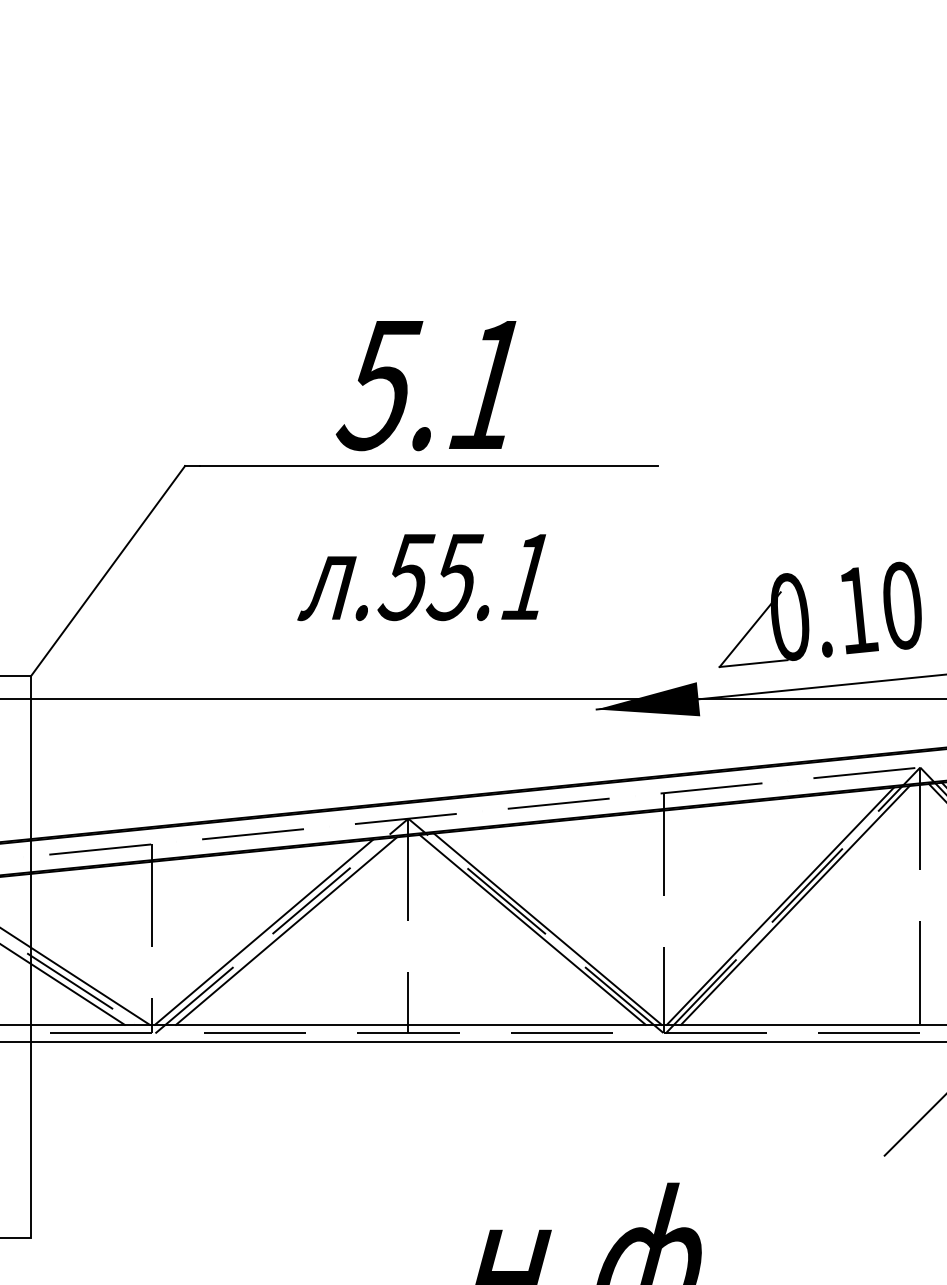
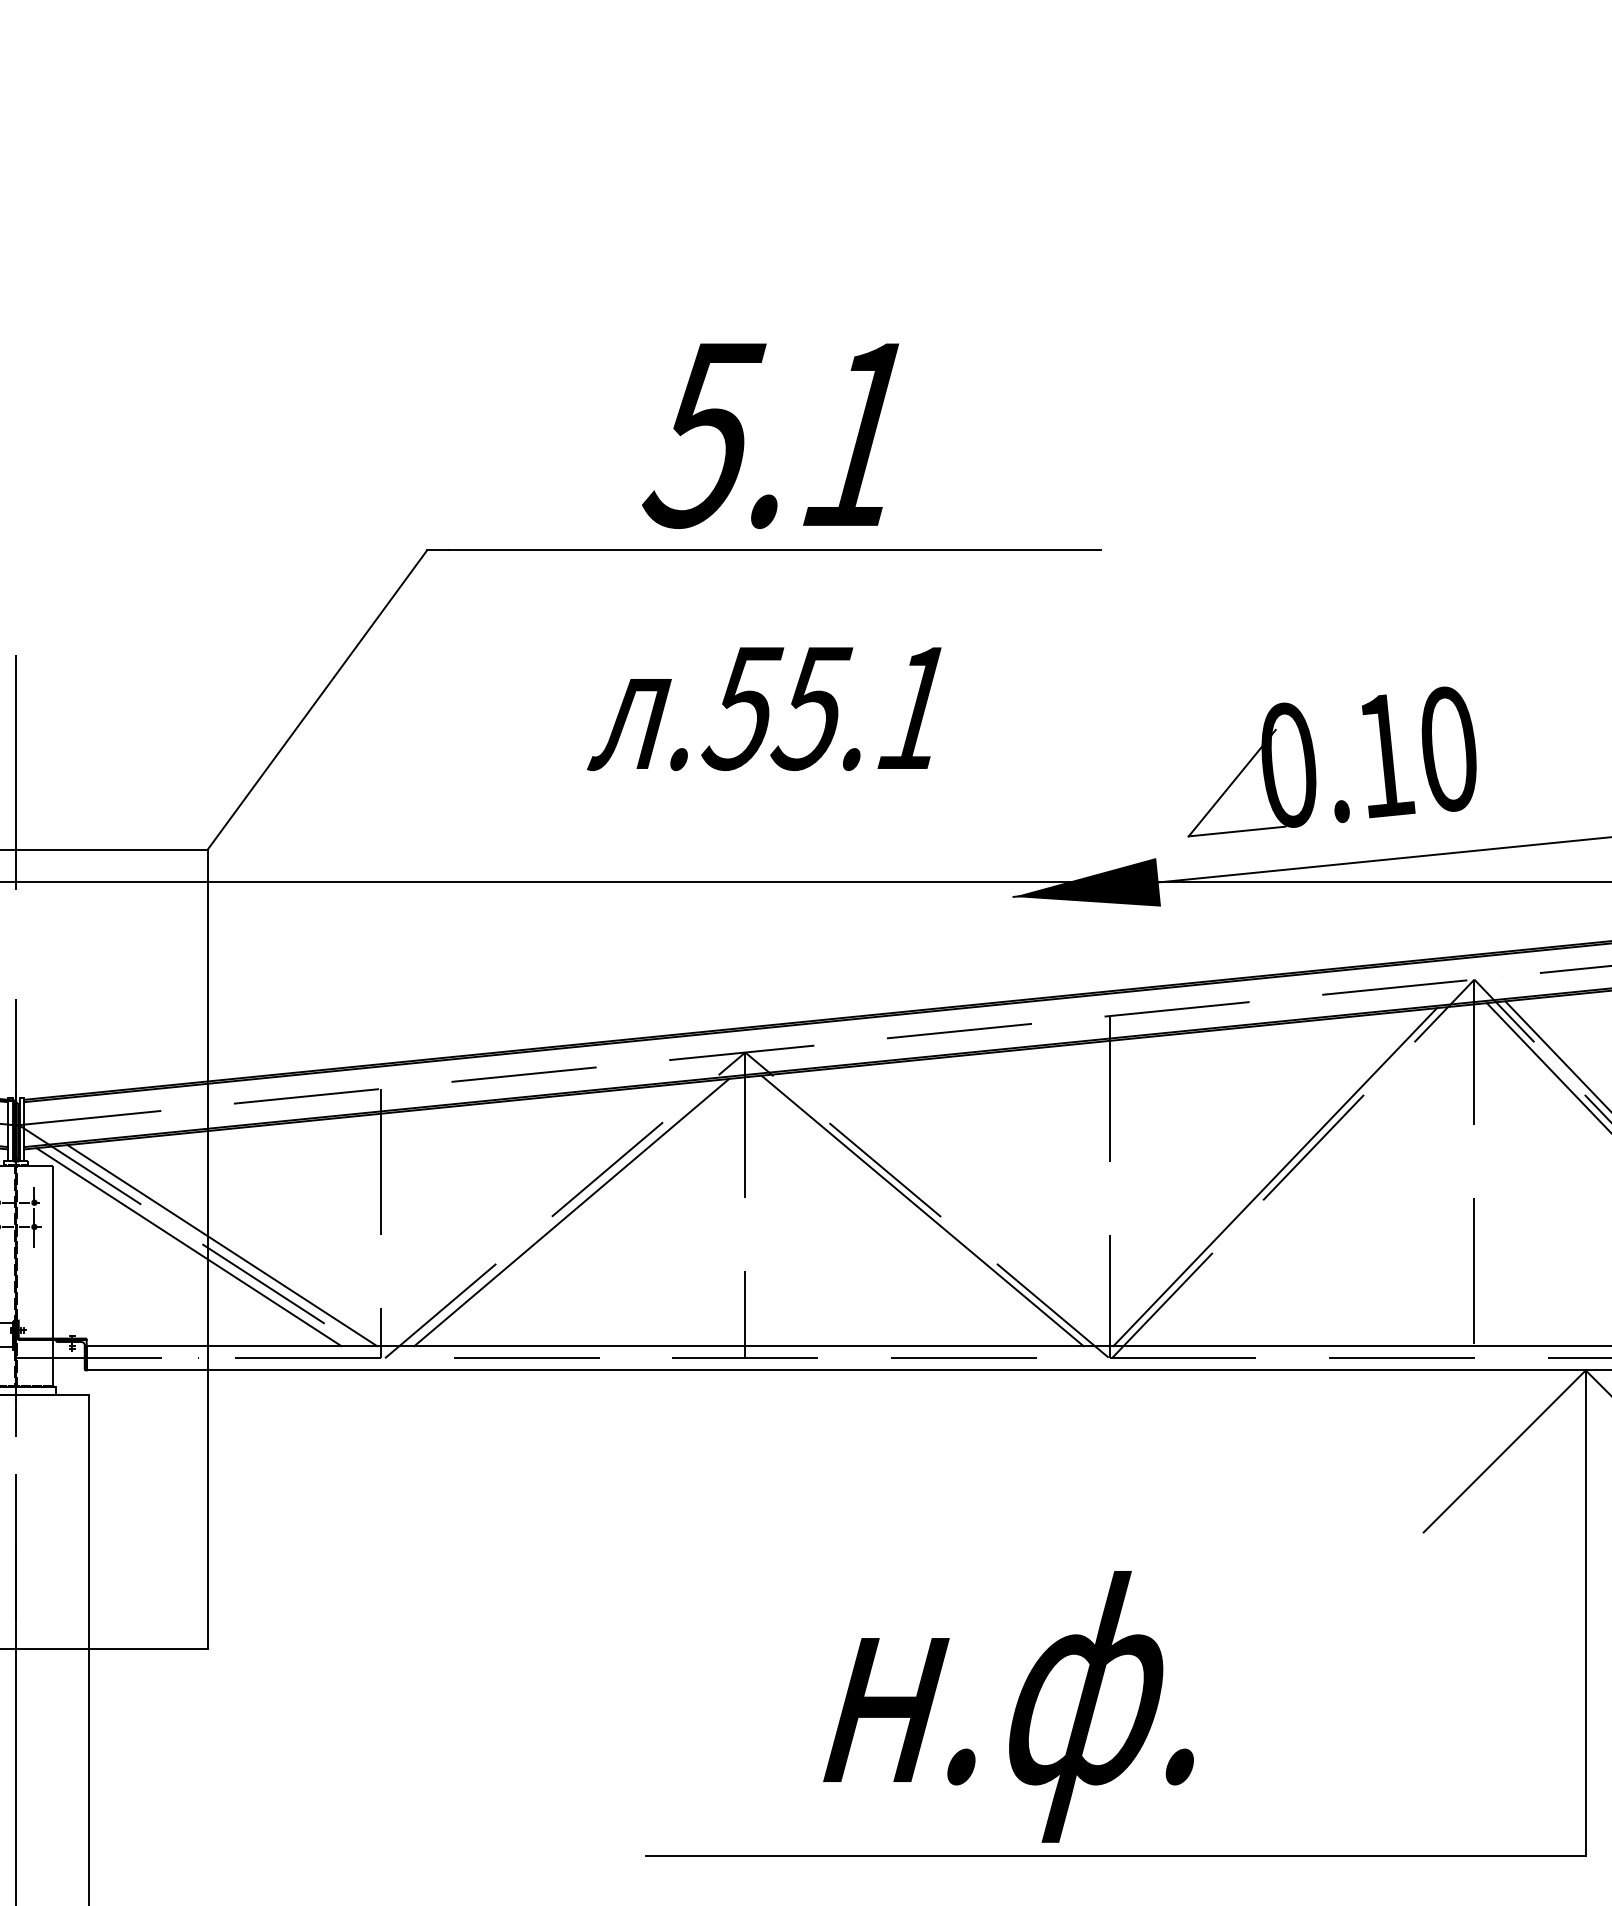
line: (795, 905) -> (1296, 1175), removed
line: (547, 928) -> (943, 1209), removed
line: (263, 932) -> (539, 1214), removed

